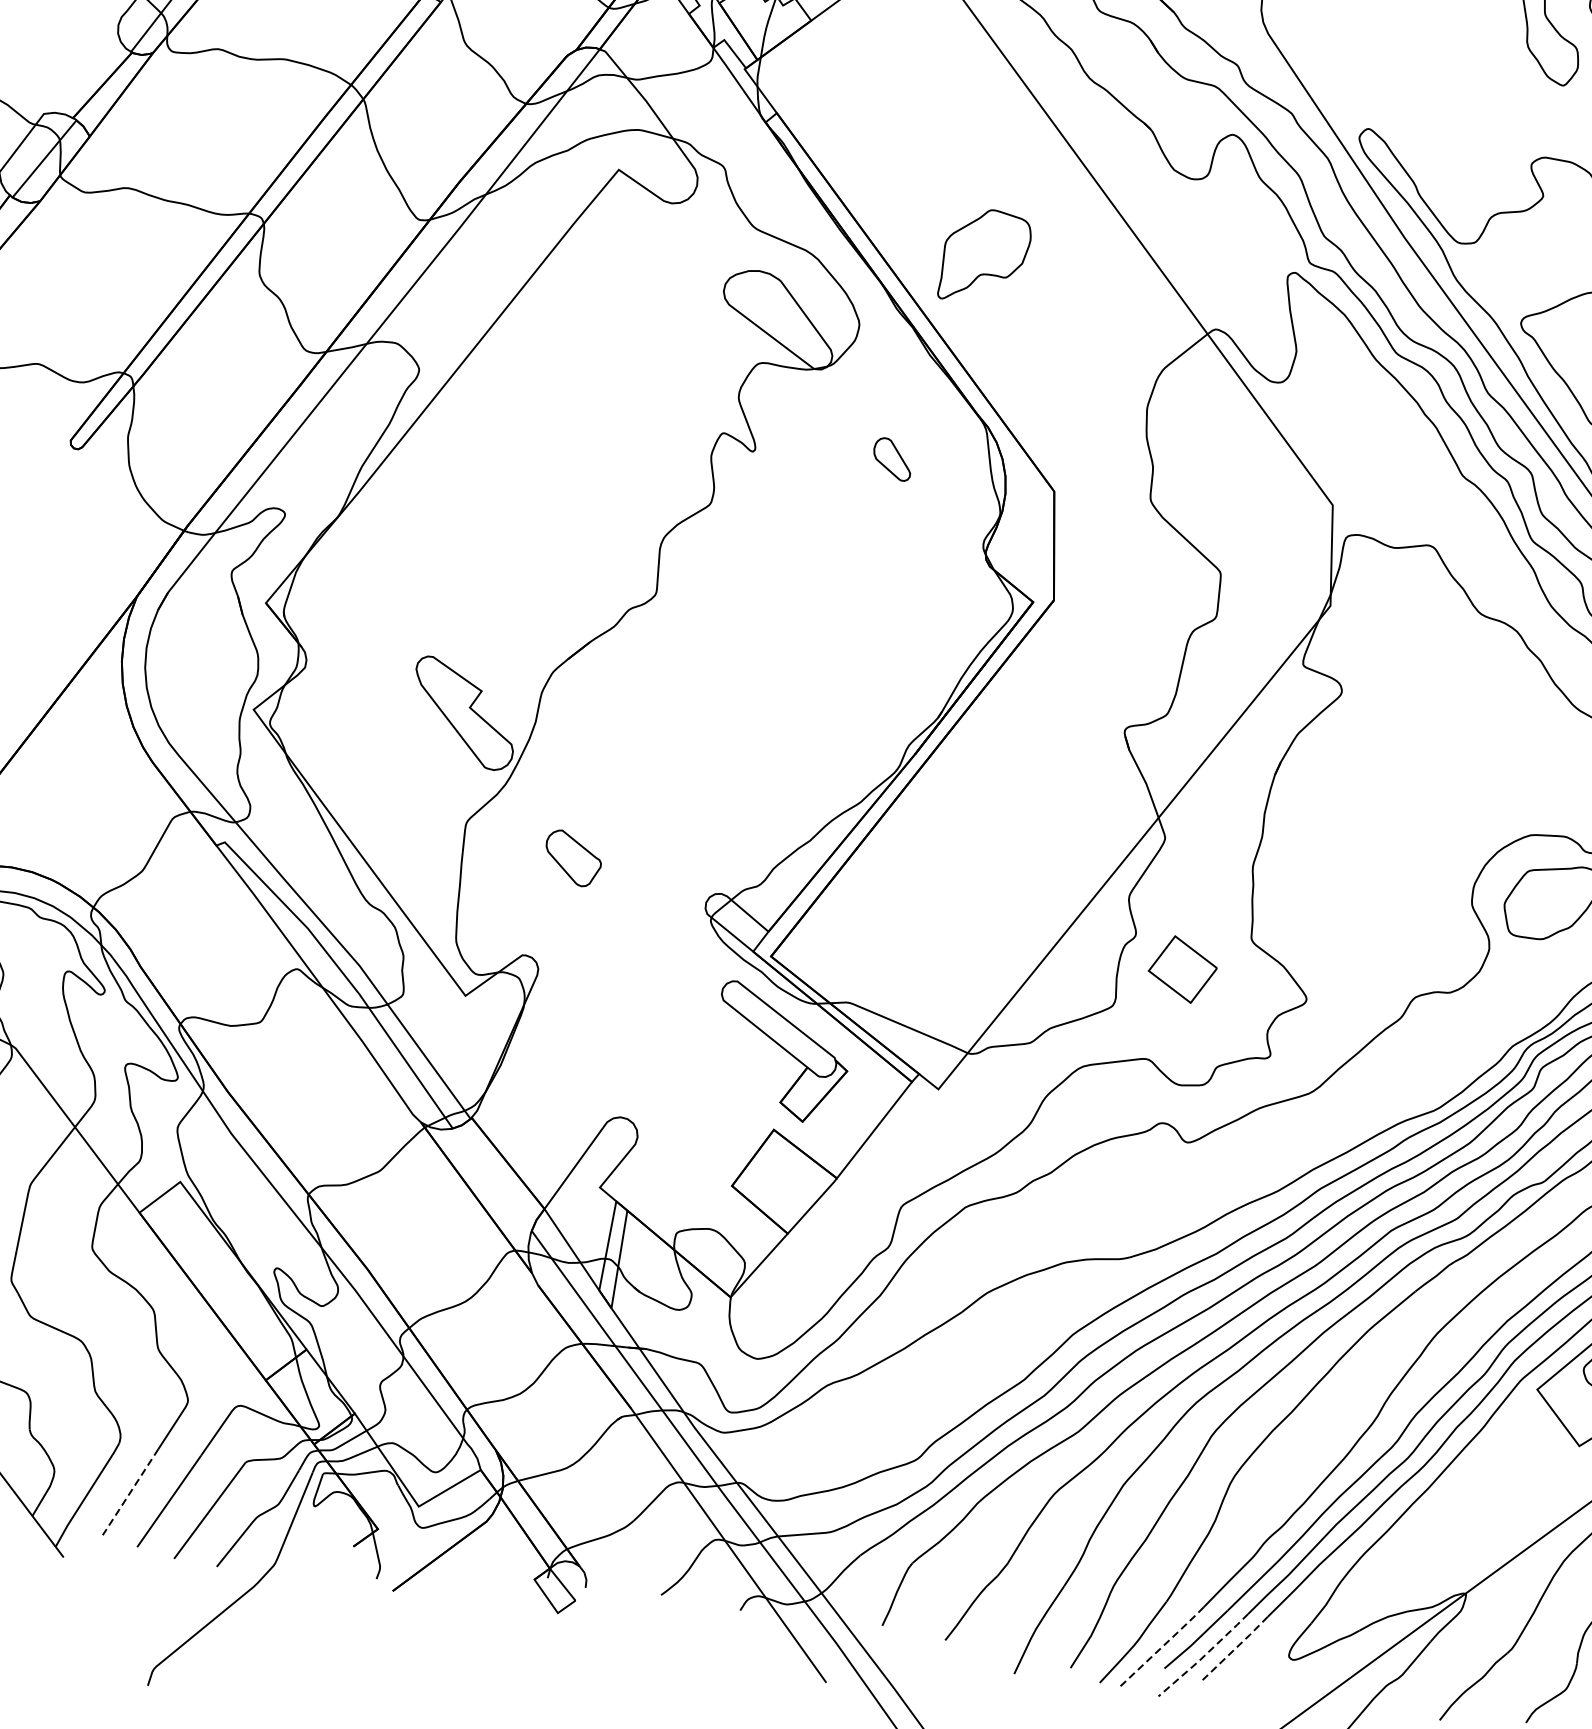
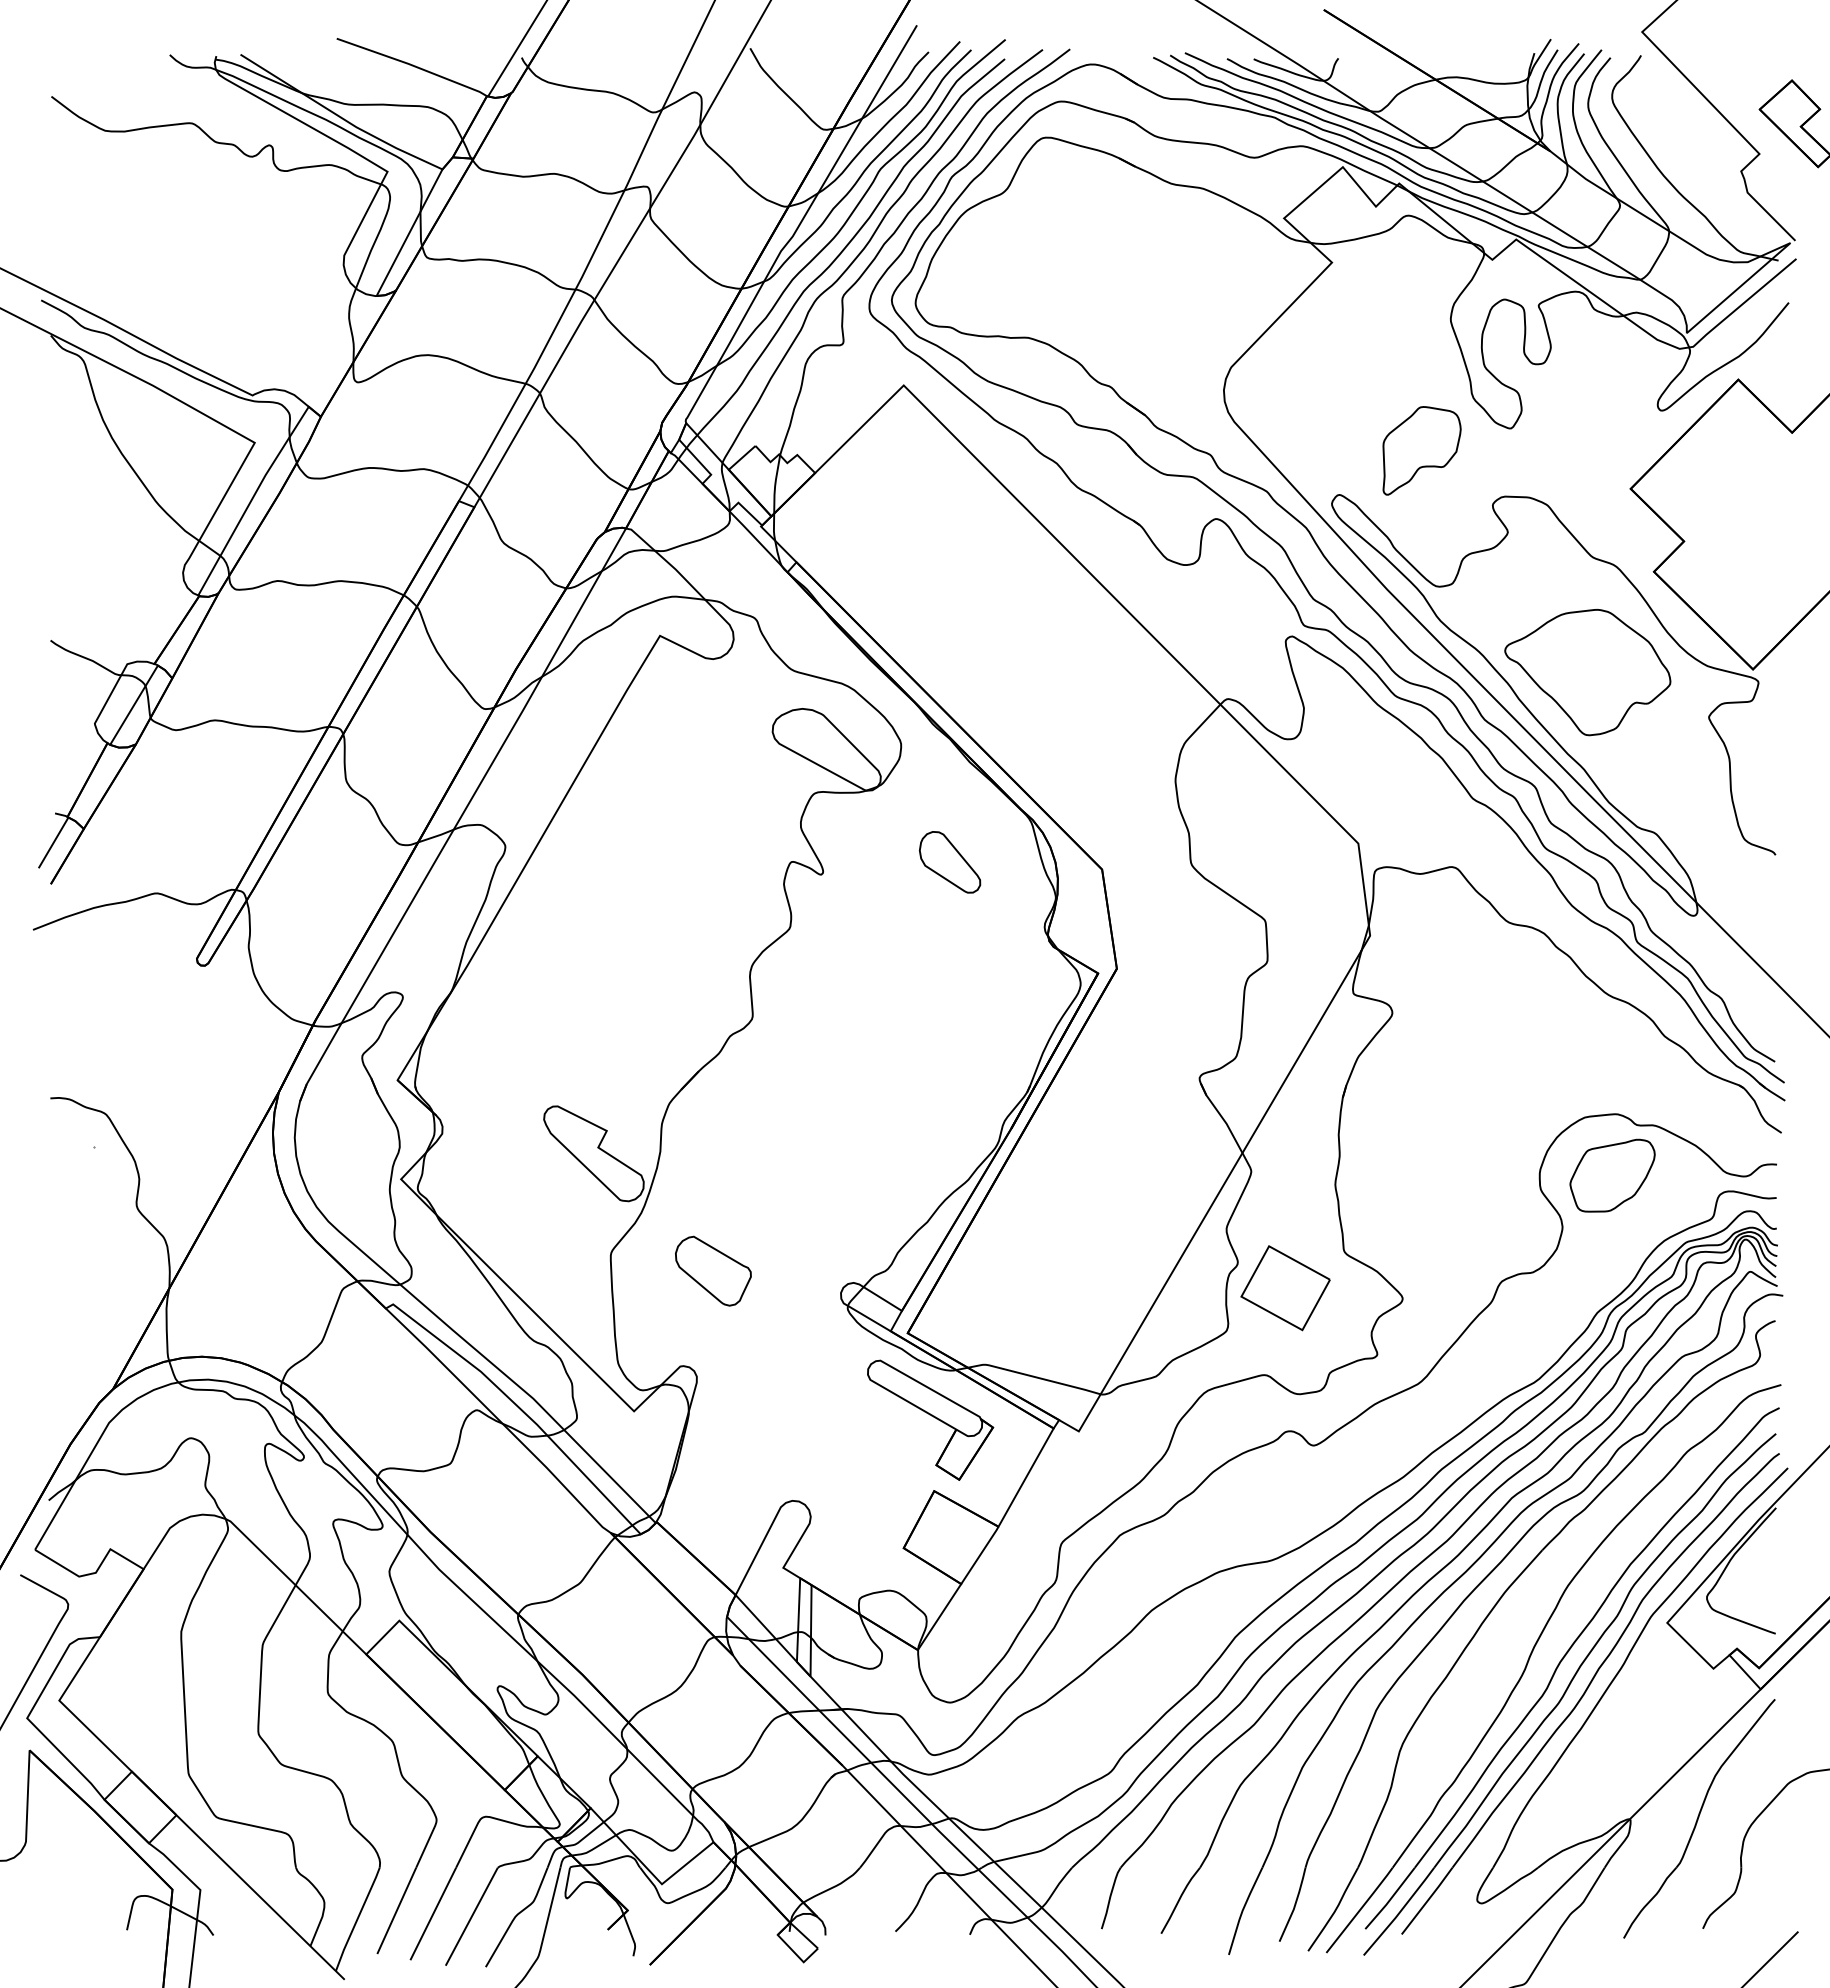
part: (985, 256) -> (1421, 450), moved
part: (892, 459) -> (949, 862), size x1.67
part: (573, 857) -> (713, 1270), size x1.43
part: (1182, 969) -> (1285, 1288), size x1.43
line: (130, 1492) -> (396, 1911), dashed -> solid
line: (1162, 1646) -> (1360, 1909), dashed -> solid
line: (1235, 1647) -> (1427, 1900), dashed -> solid
line: (1203, 1656) -> (1399, 1912), dashed -> solid

